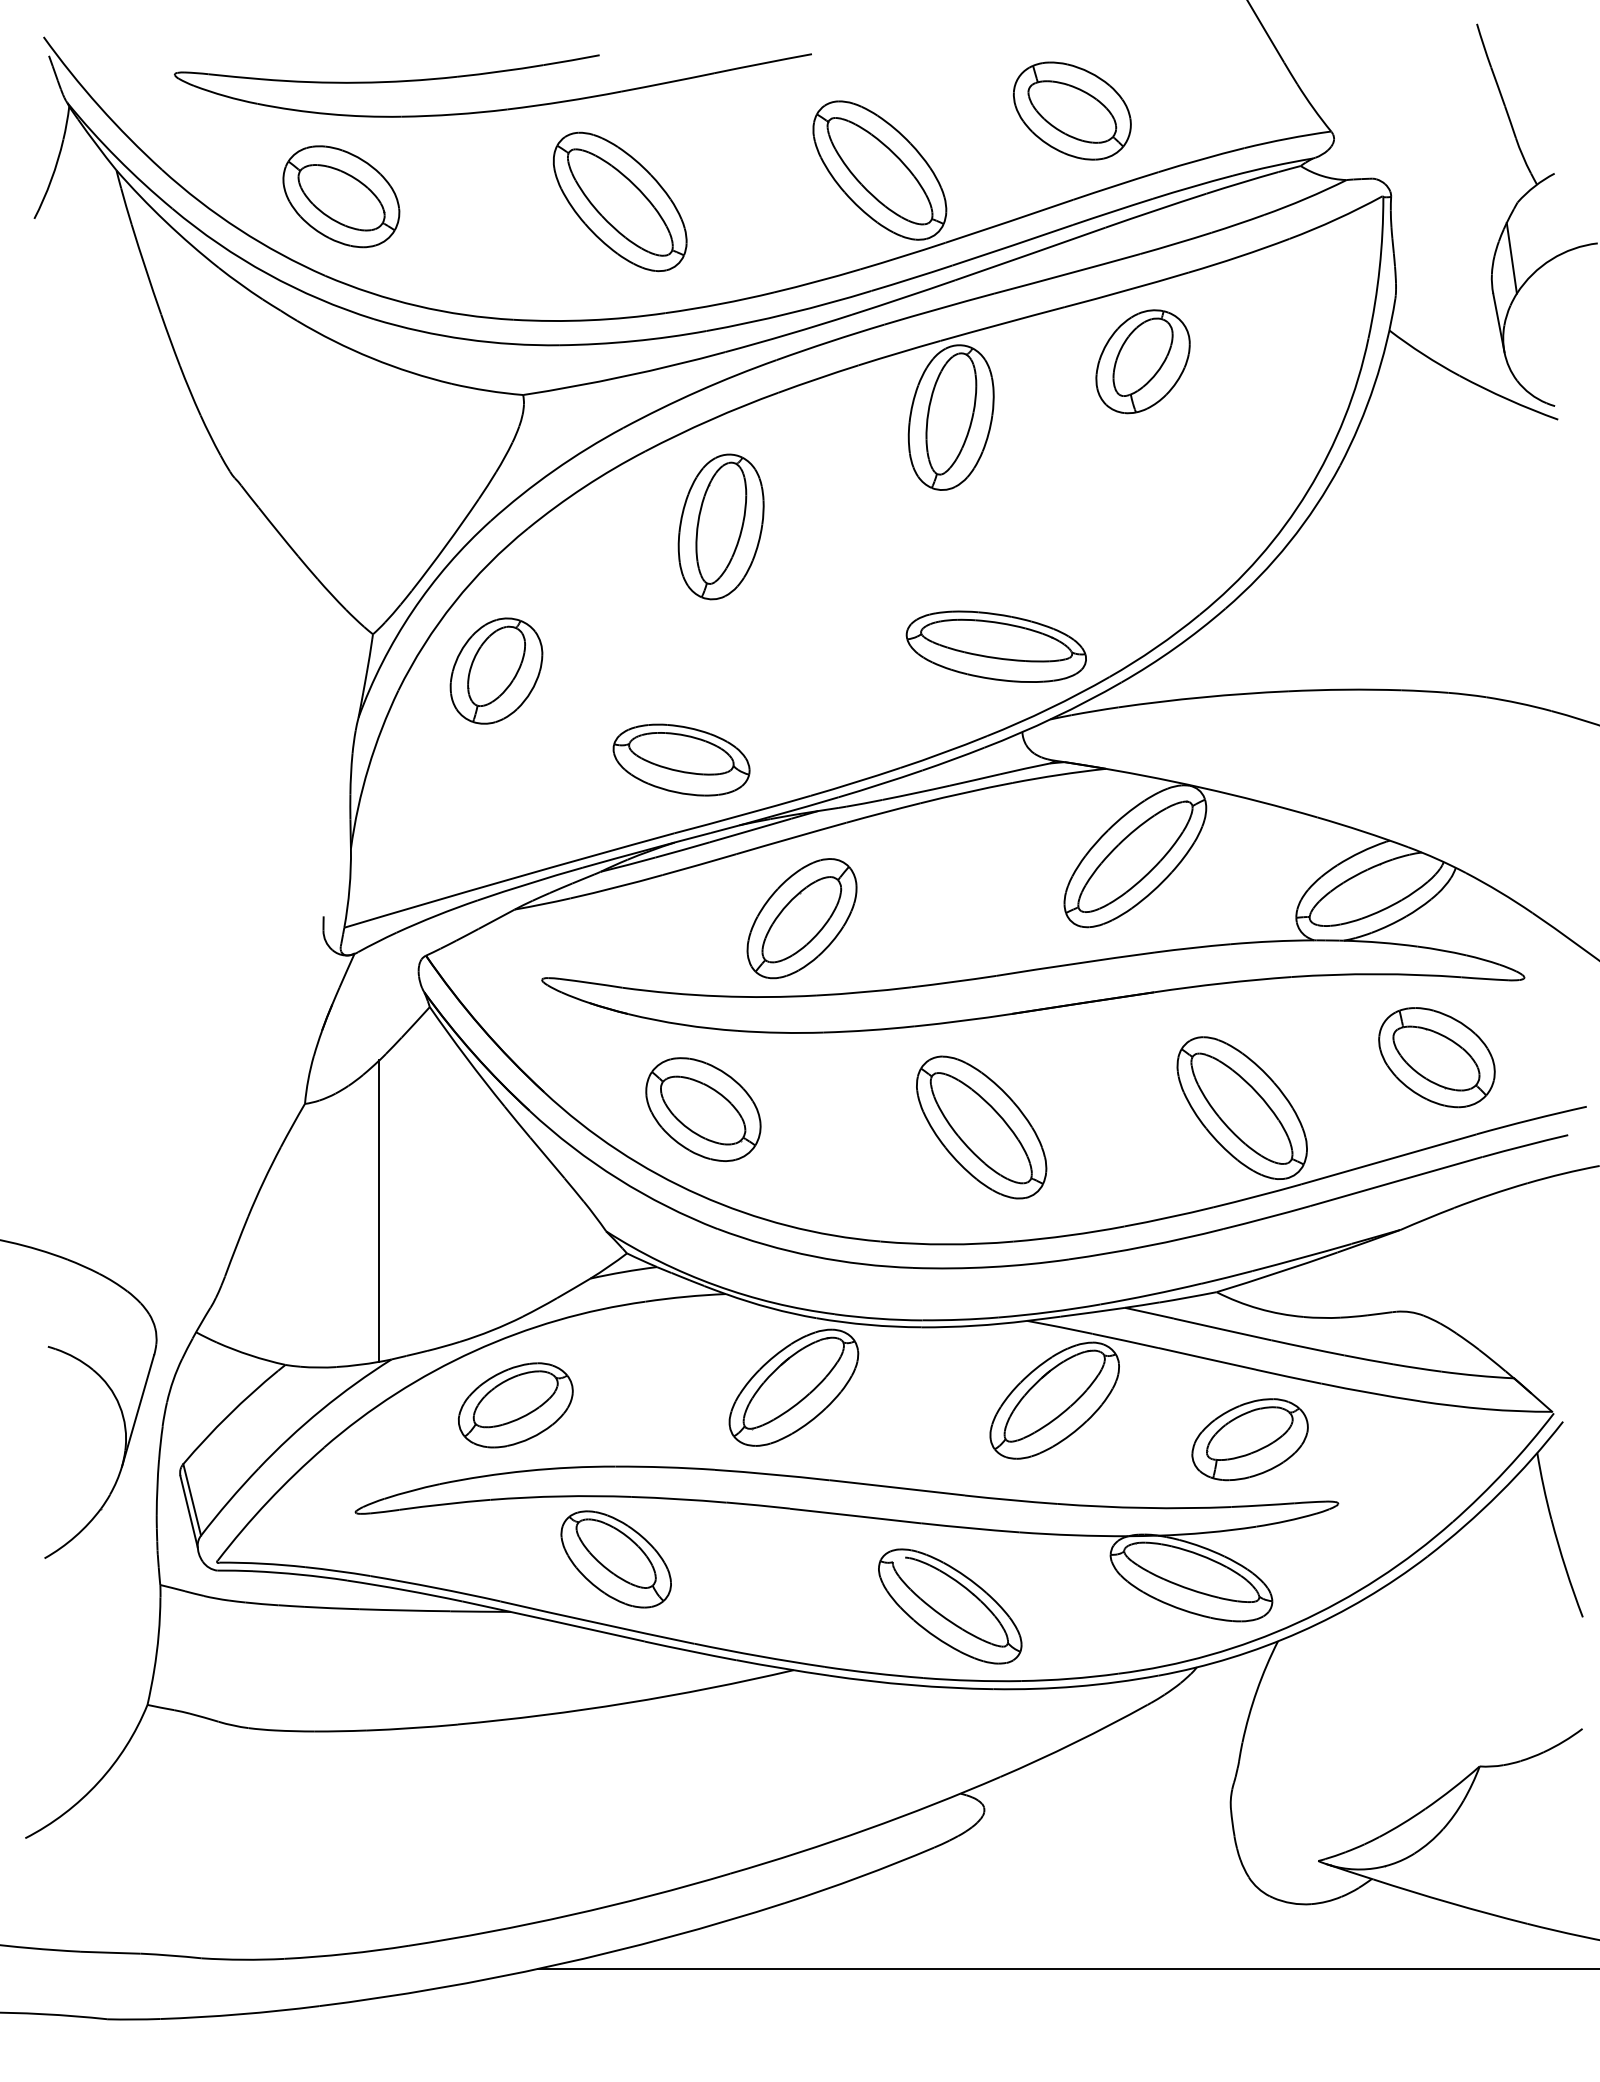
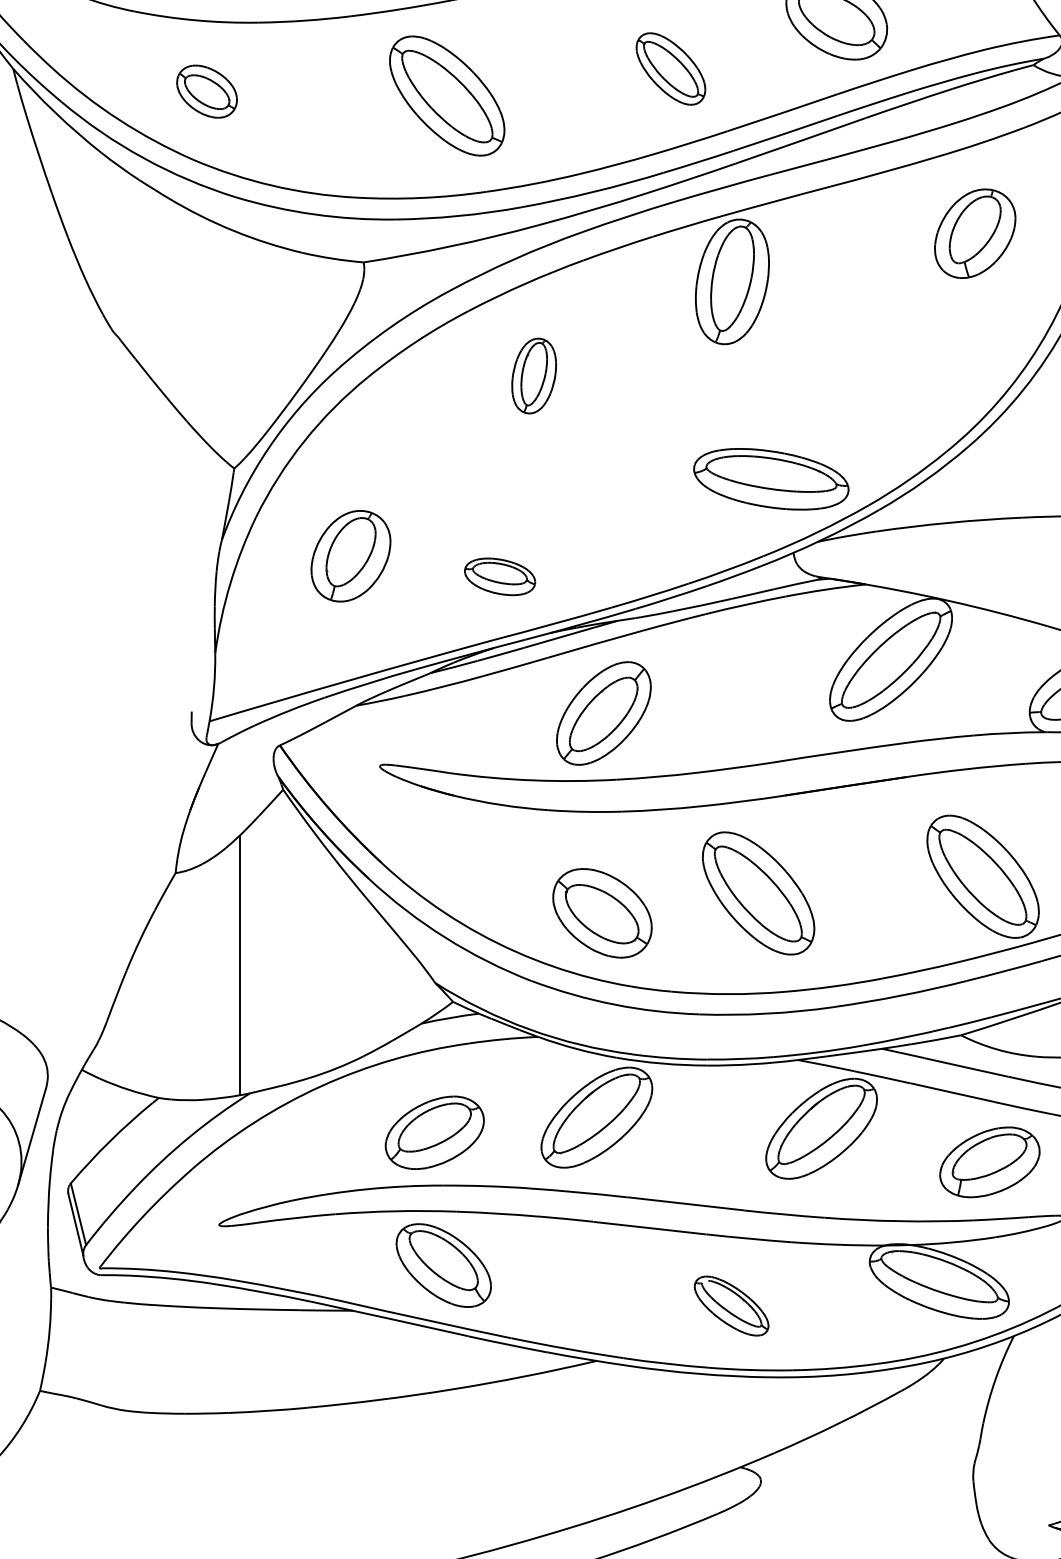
part: (879, 170) -> (670, 68), size x0.6
part: (341, 196) -> (207, 91), size x0.6
part: (1142, 361) -> (974, 233), moved
part: (720, 526) -> (533, 375), size x0.6
part: (496, 670) -> (350, 555), moved
part: (681, 759) -> (500, 576), size x0.6
part: (703, 1109) -> (602, 913), moved
part: (515, 1405) -> (434, 1132), moved
part: (950, 1606) -> (731, 1306), size x0.6

